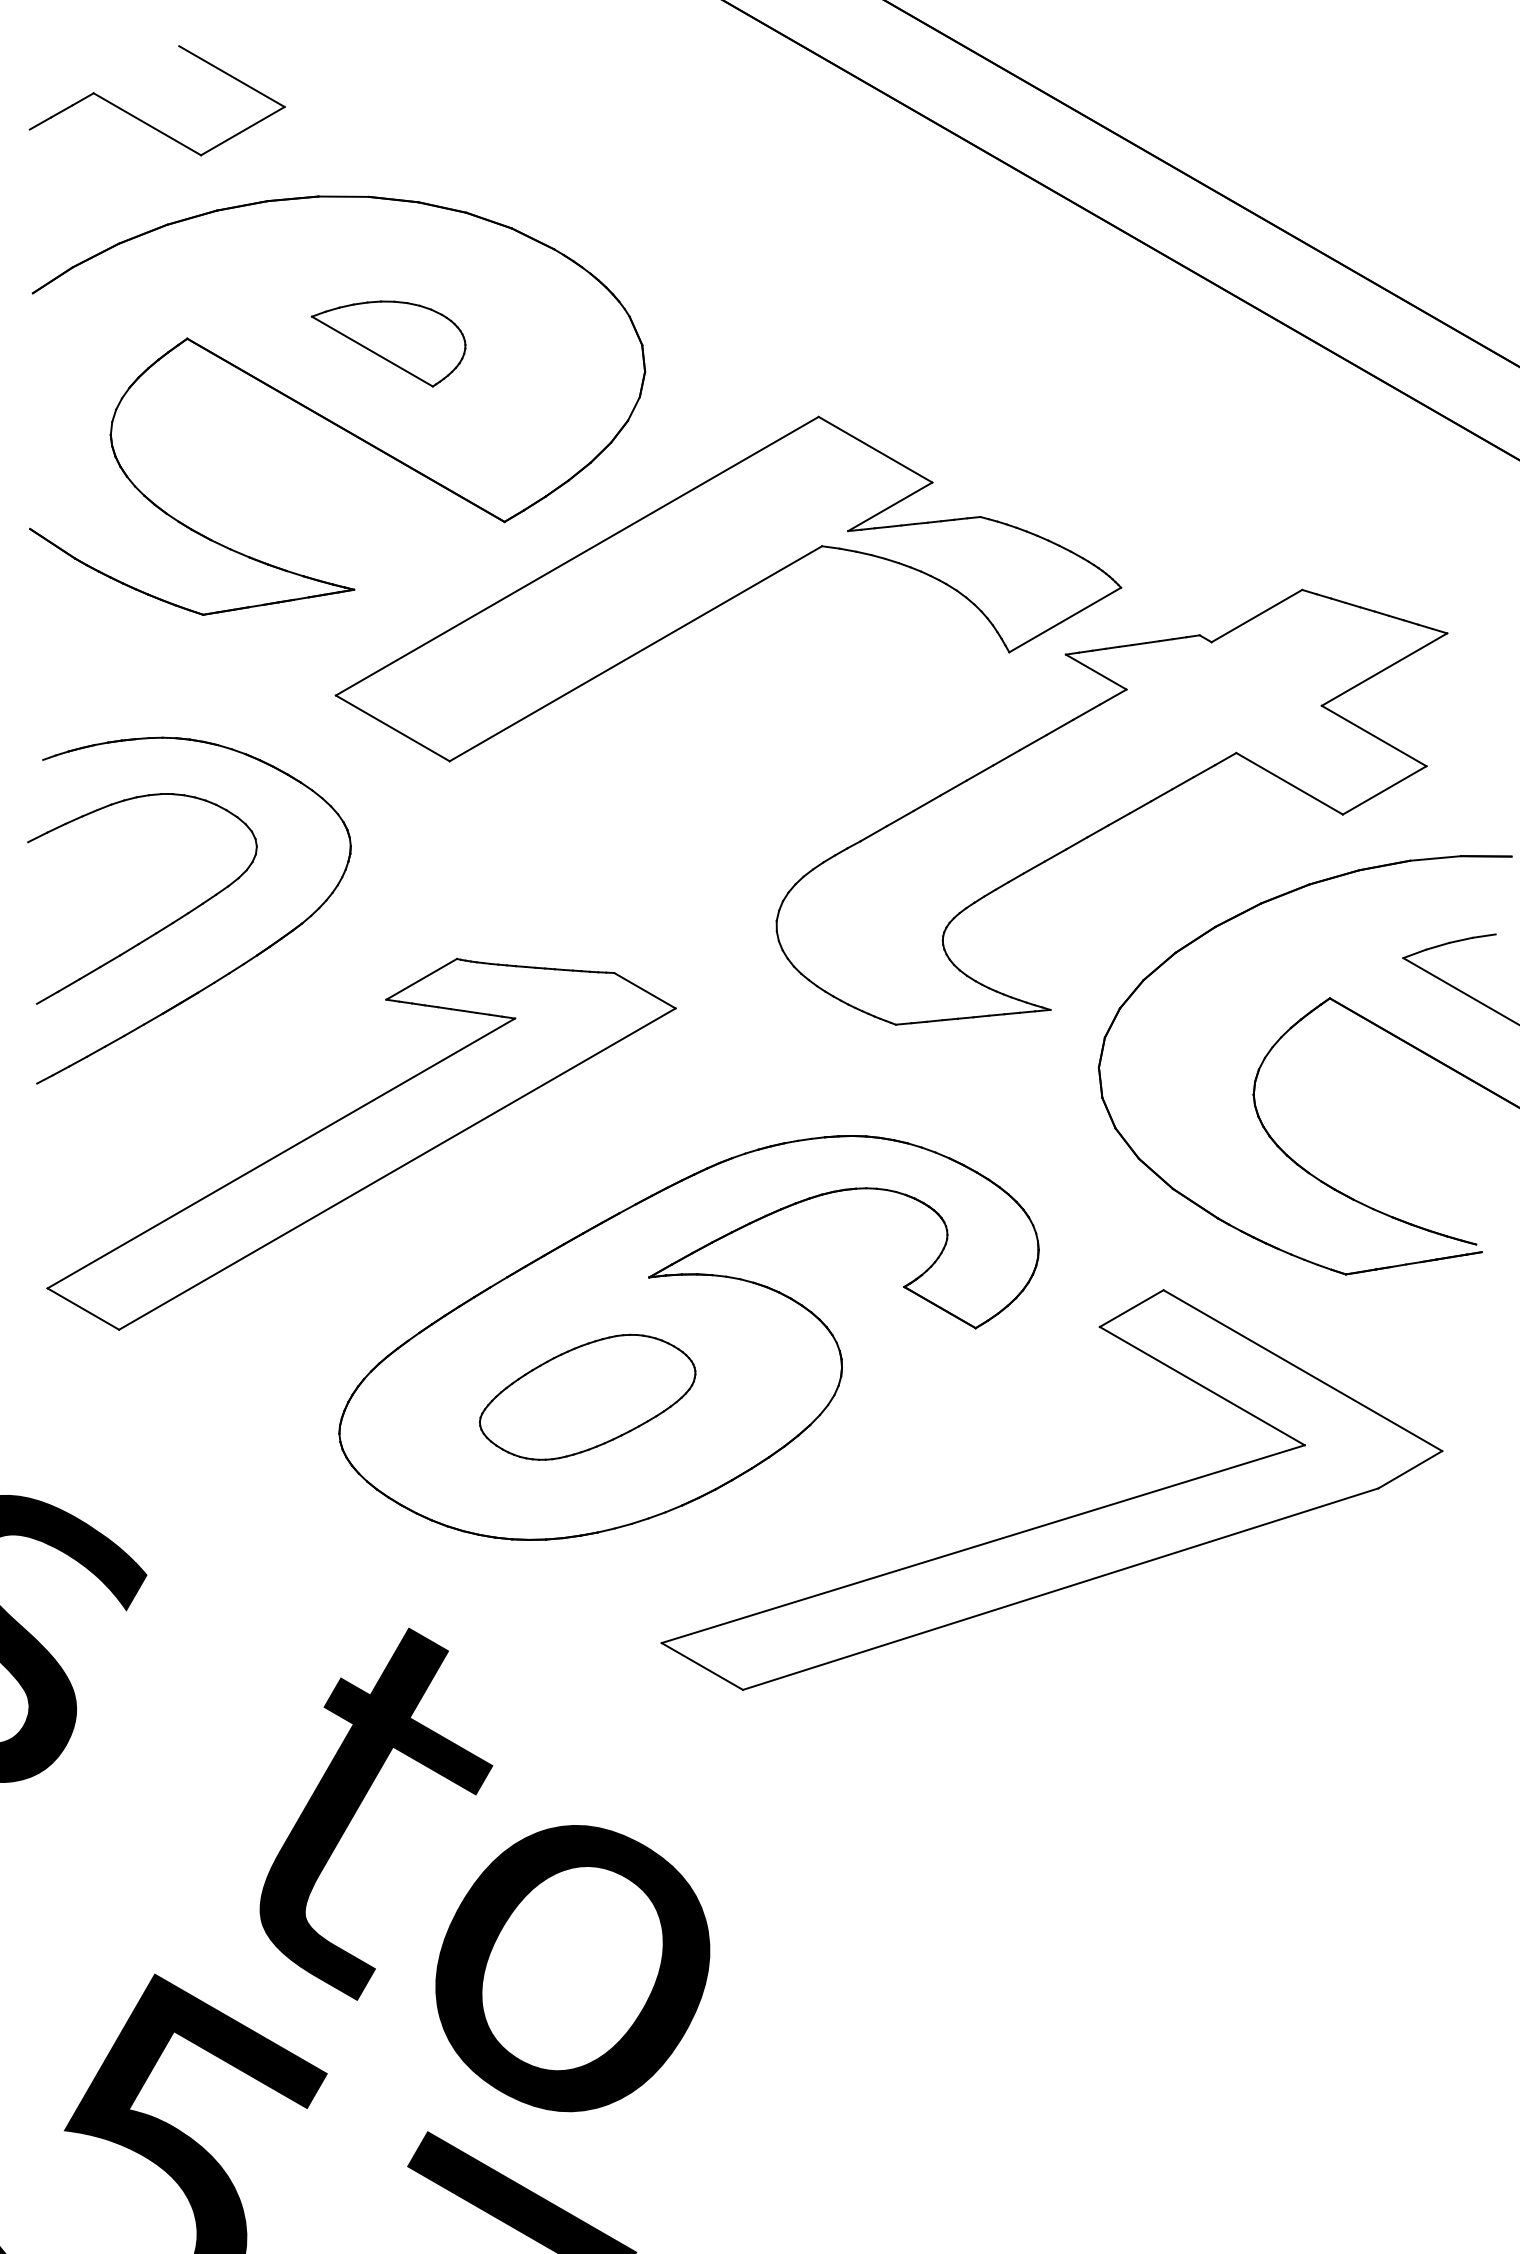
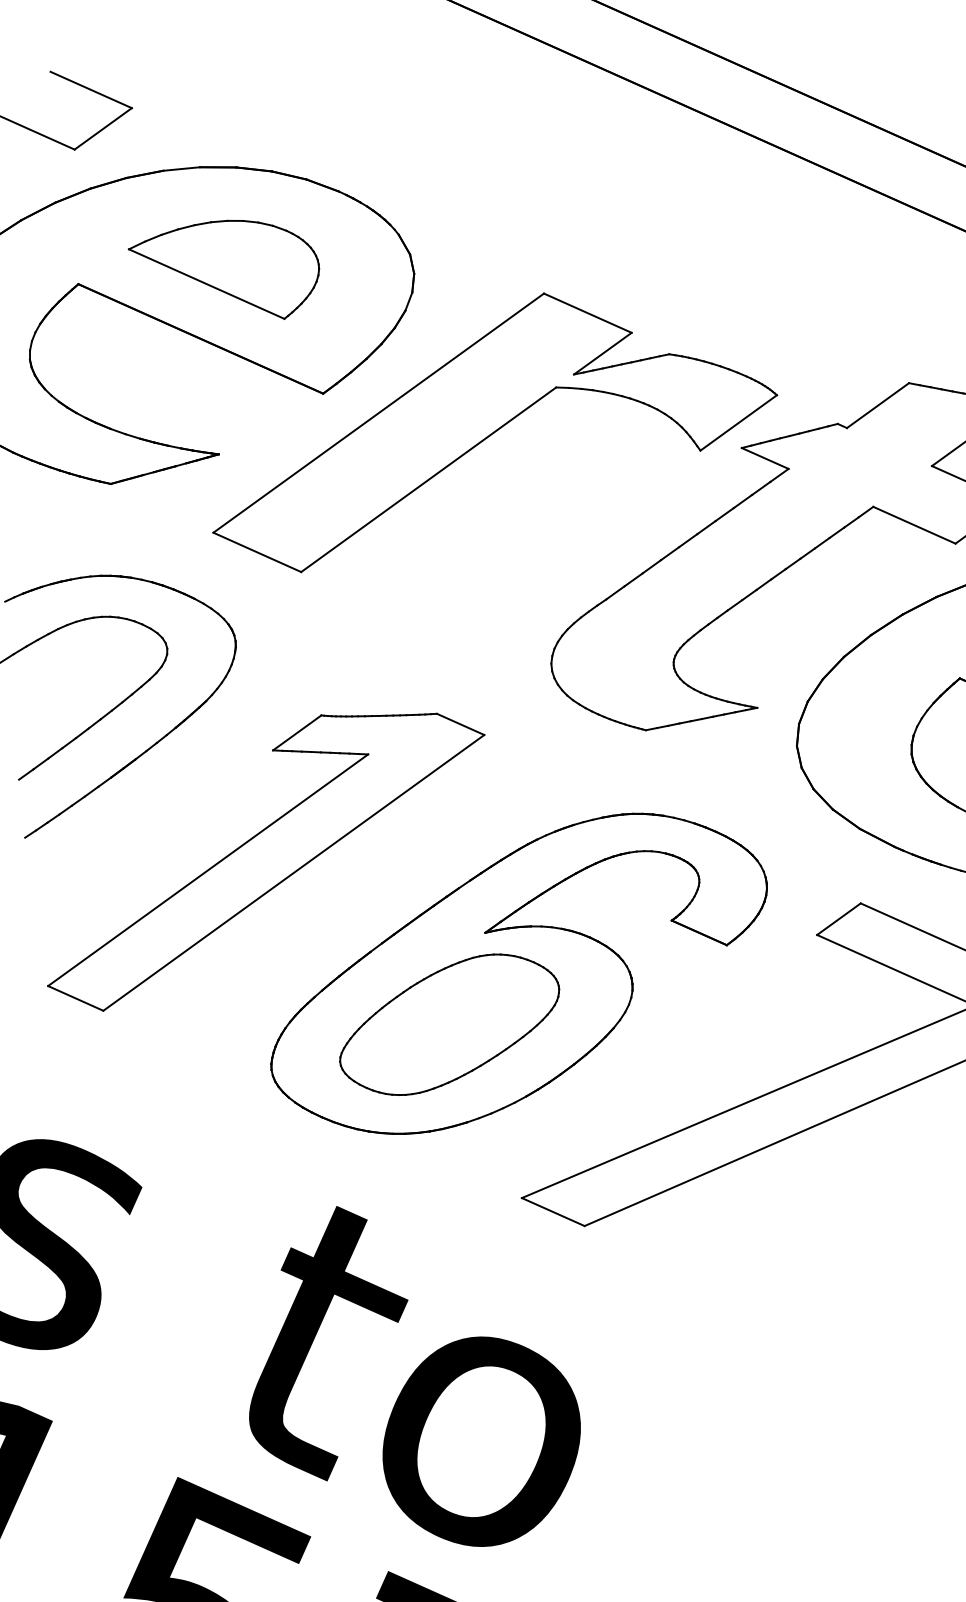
part: (388, 343) -> (225, 272), size x1.67
part: (587, 1397) -> (449, 1024), size x1.43

